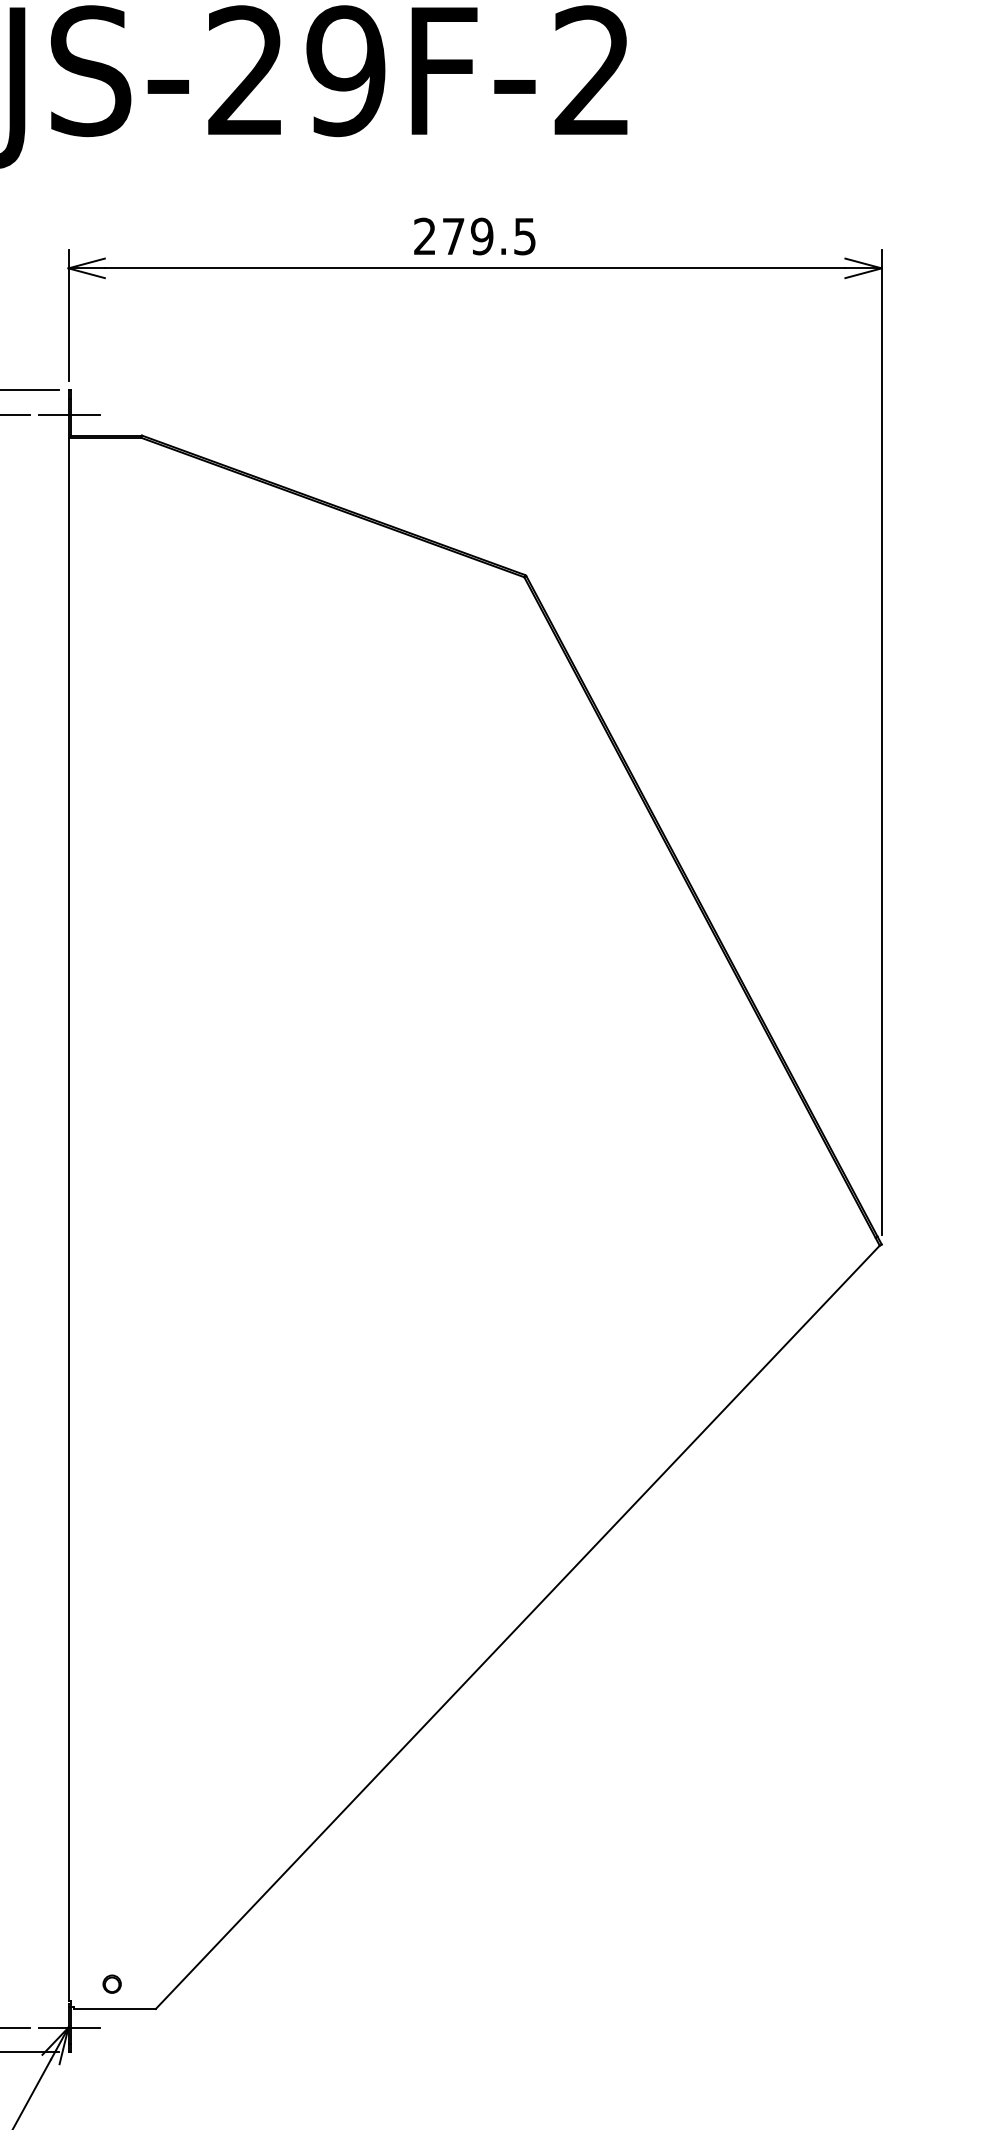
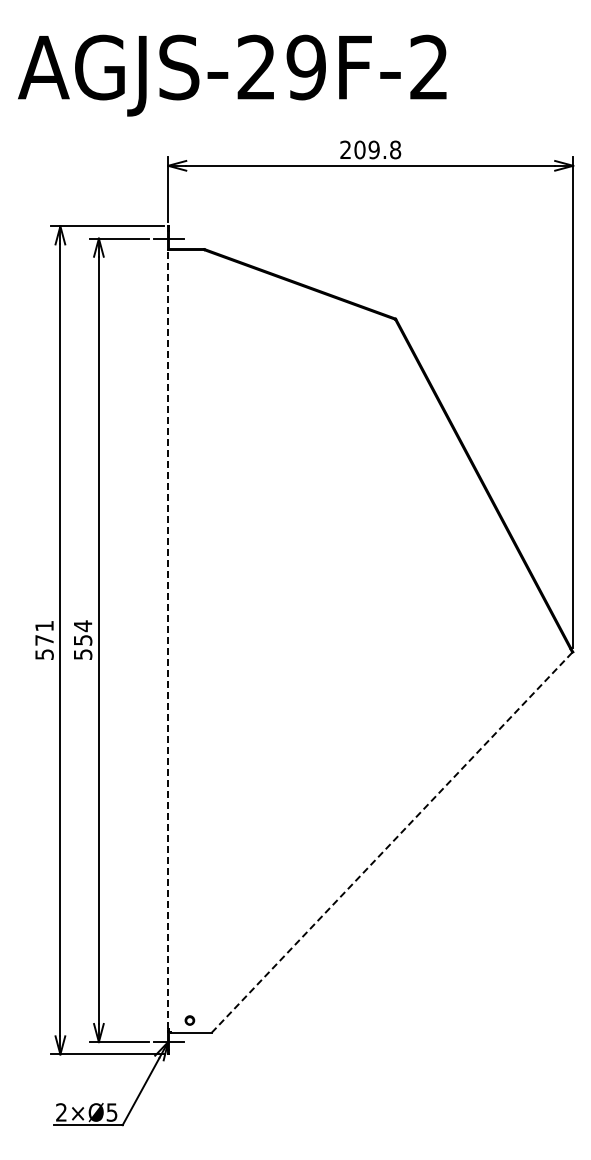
text: (488, 235) -> (377, 149), 279.5 -> 209.8
line: (69, 1219) -> (168, 639), solid -> dashed
line: (516, 1626) -> (391, 842), solid -> dashed

